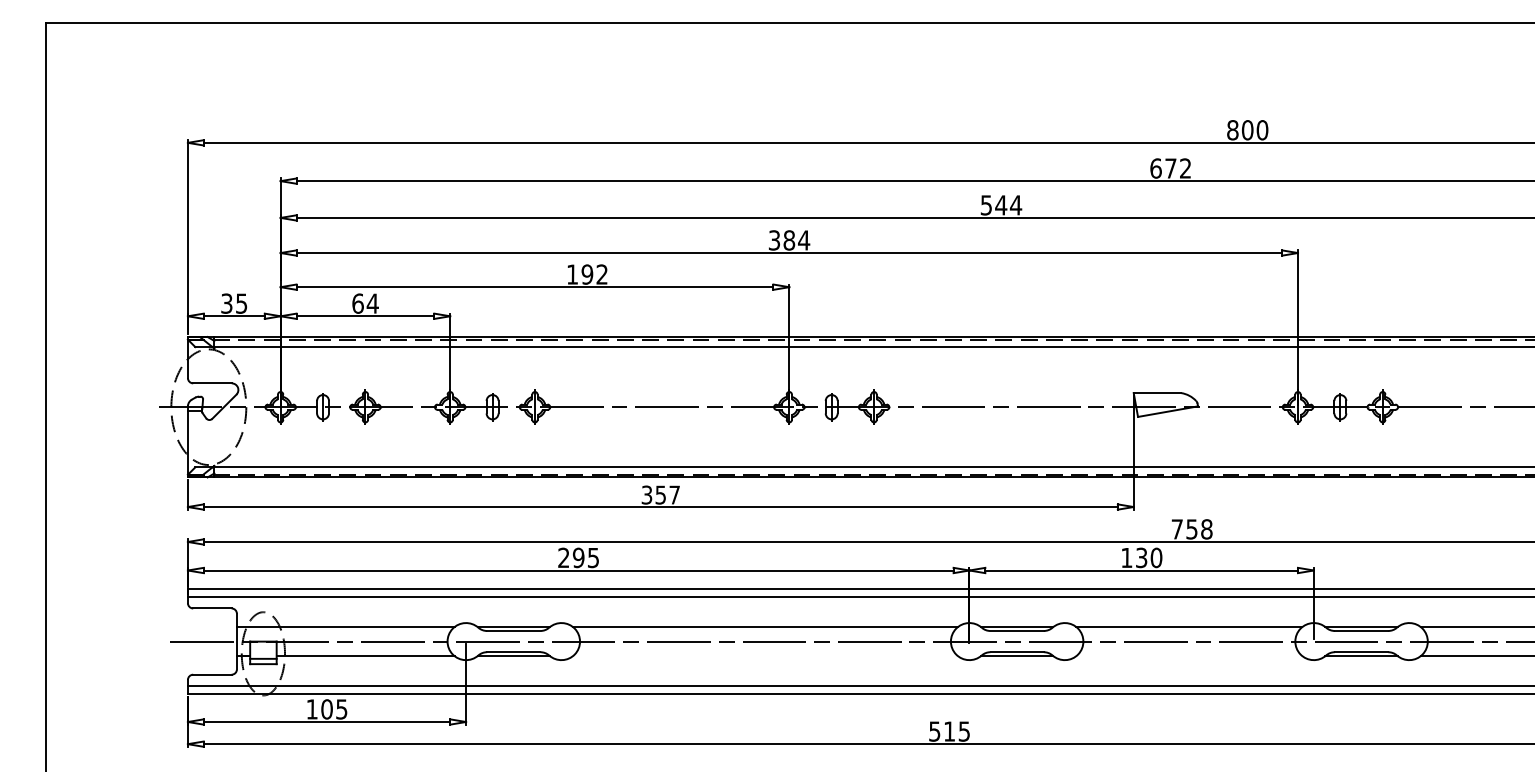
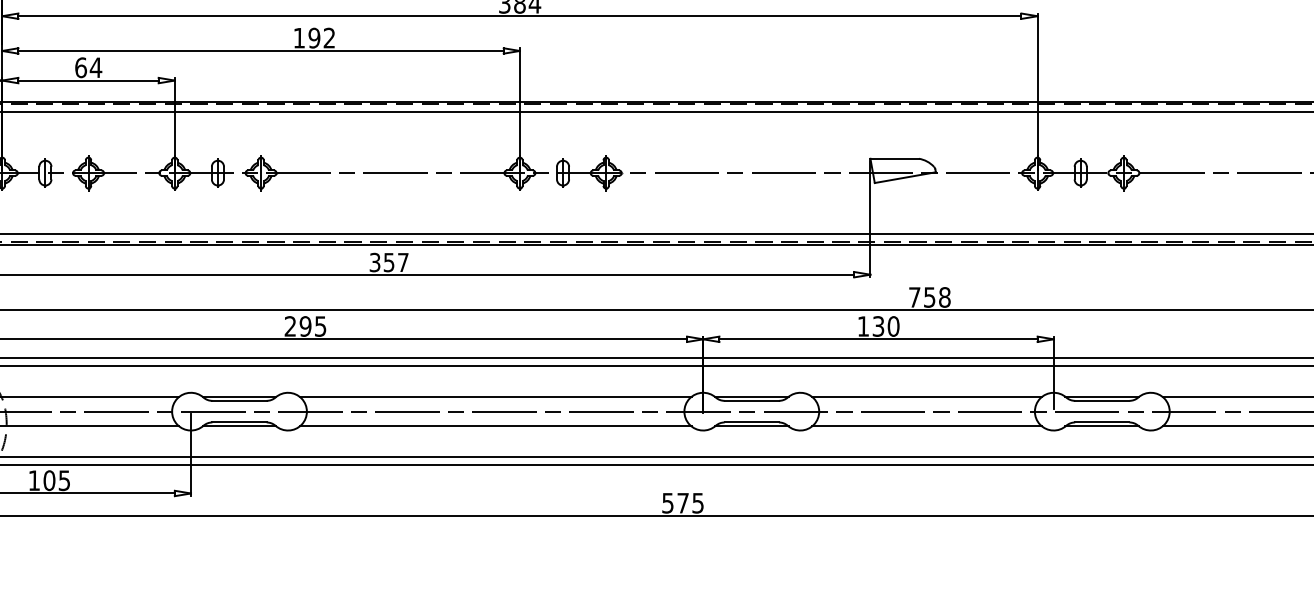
line: (765, 656) -> (495, 426), added
line: (1189, 656) -> (927, 426), added
text: (949, 731) -> (682, 503), 515 -> 575

